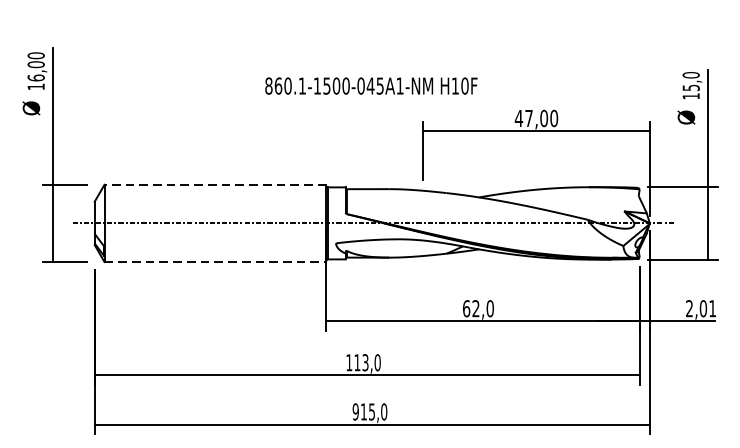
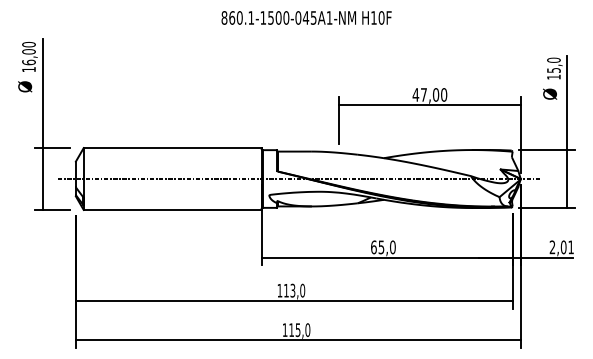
text: (371, 85) -> (306, 17), moved
line: (215, 185) -> (172, 148), dashed -> solid
line: (215, 261) -> (172, 209), dashed -> solid
text: (476, 308) -> (381, 247), 62,0 -> 65,0
text: (355, 412) -> (284, 330), 915,0 -> 115,0

